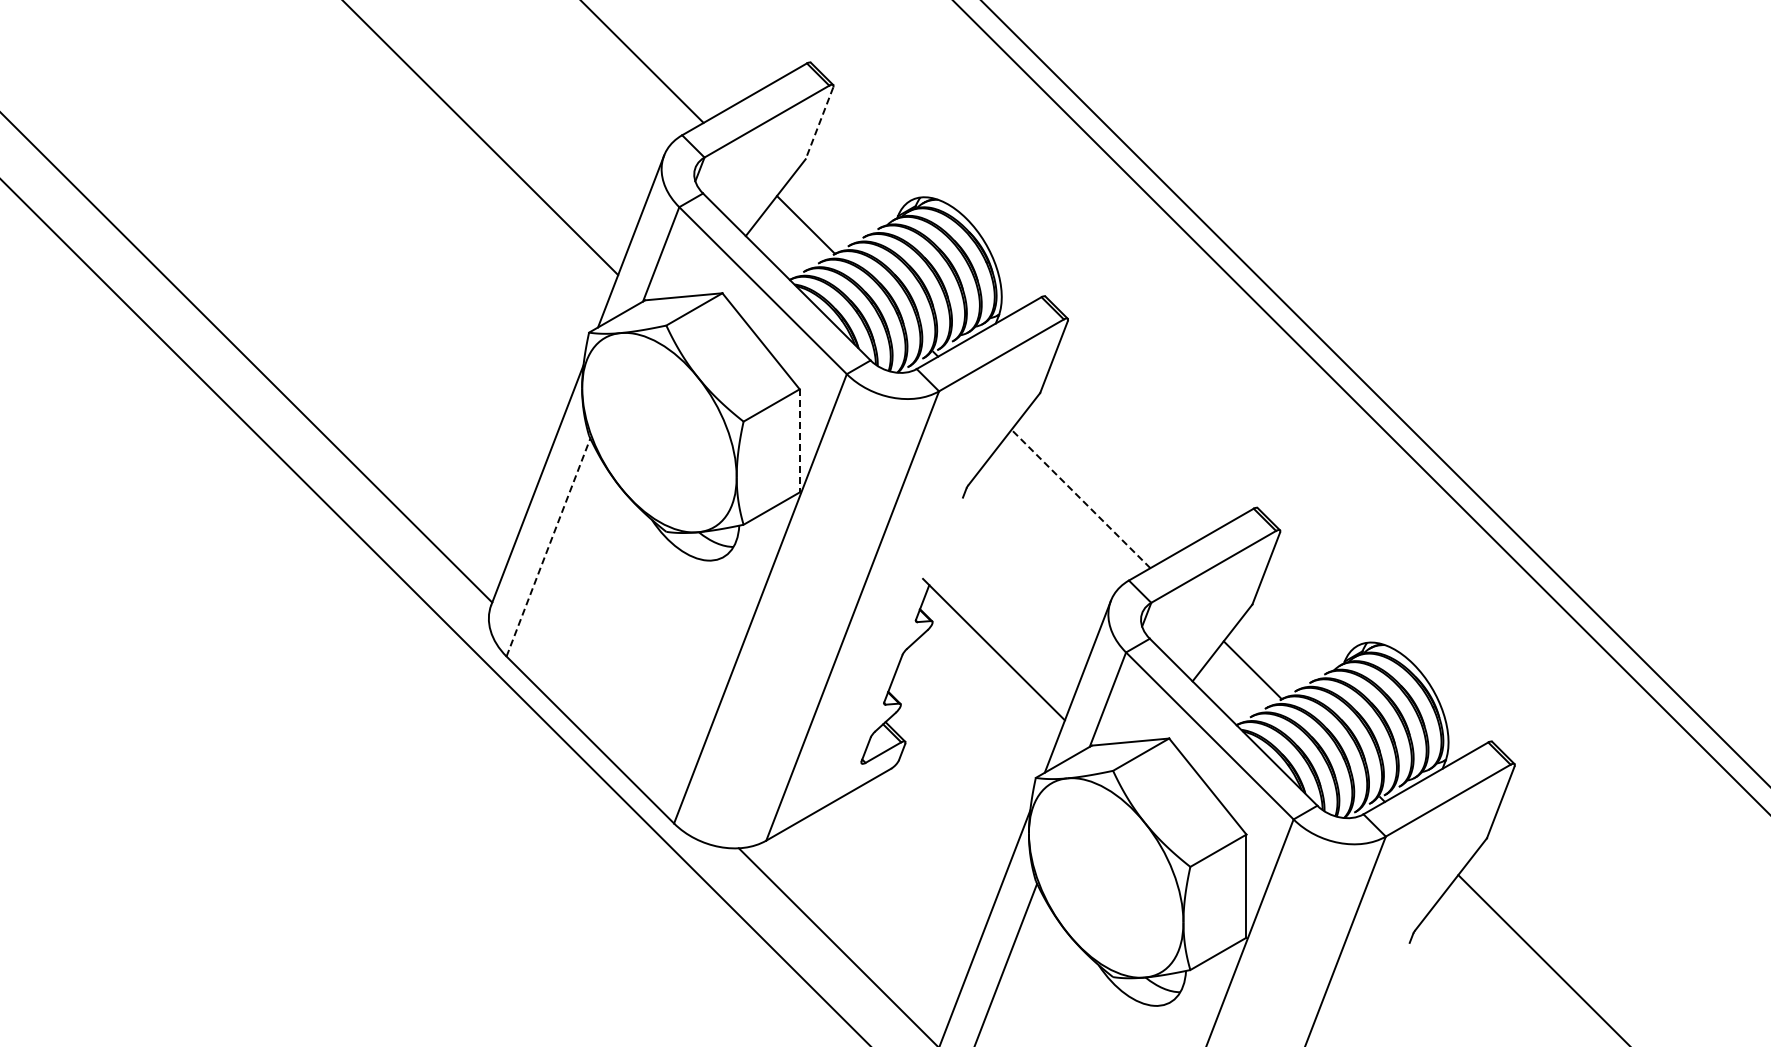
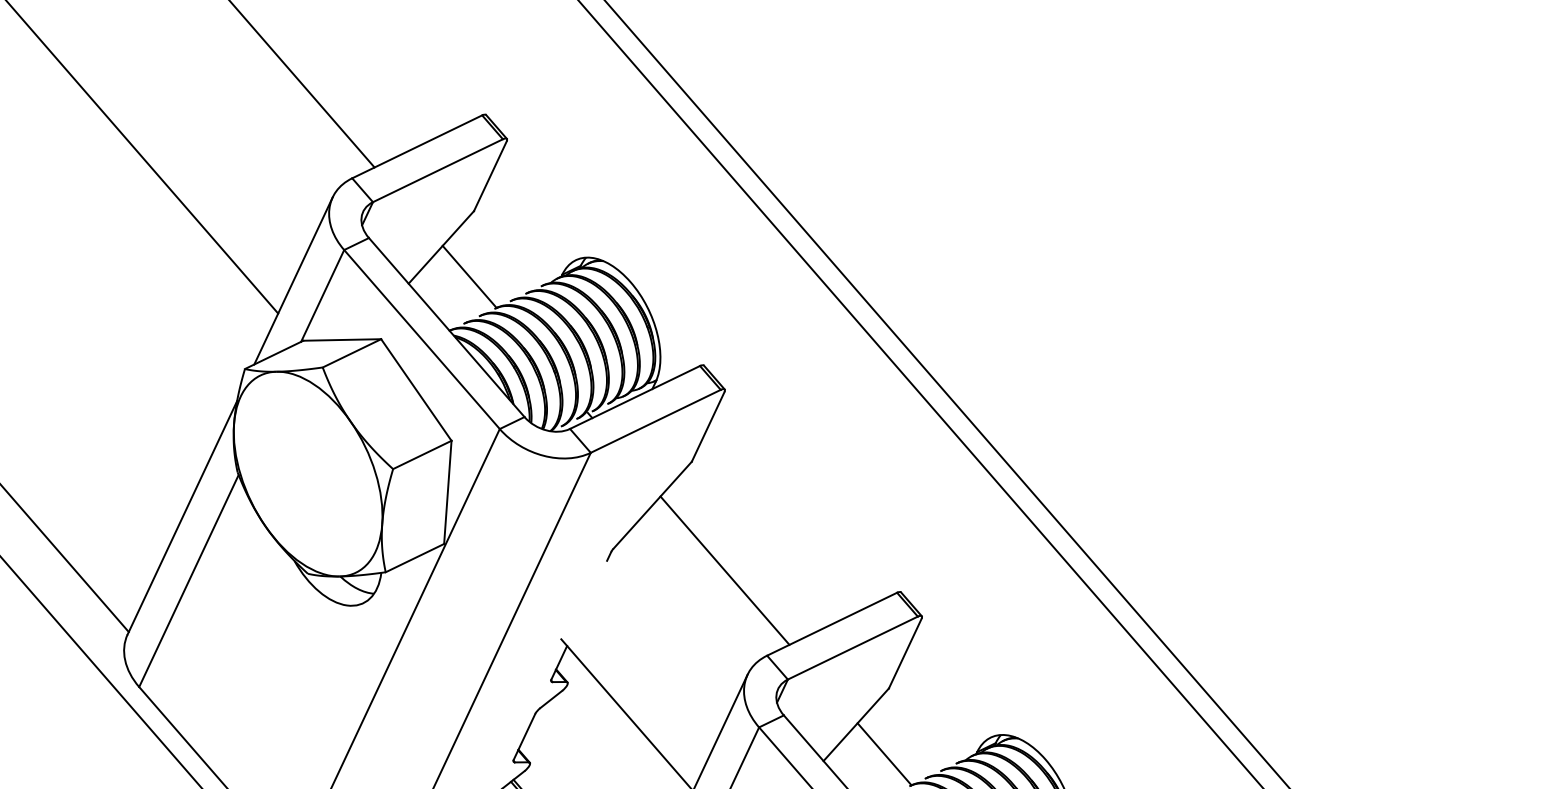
line: (819, 123) -> (490, 176), dashed -> solid
line: (799, 440) -> (447, 491), dashed -> solid
line: (1080, 498) -> (724, 570), dashed -> solid
line: (548, 547) -> (188, 581), dashed -> solid

